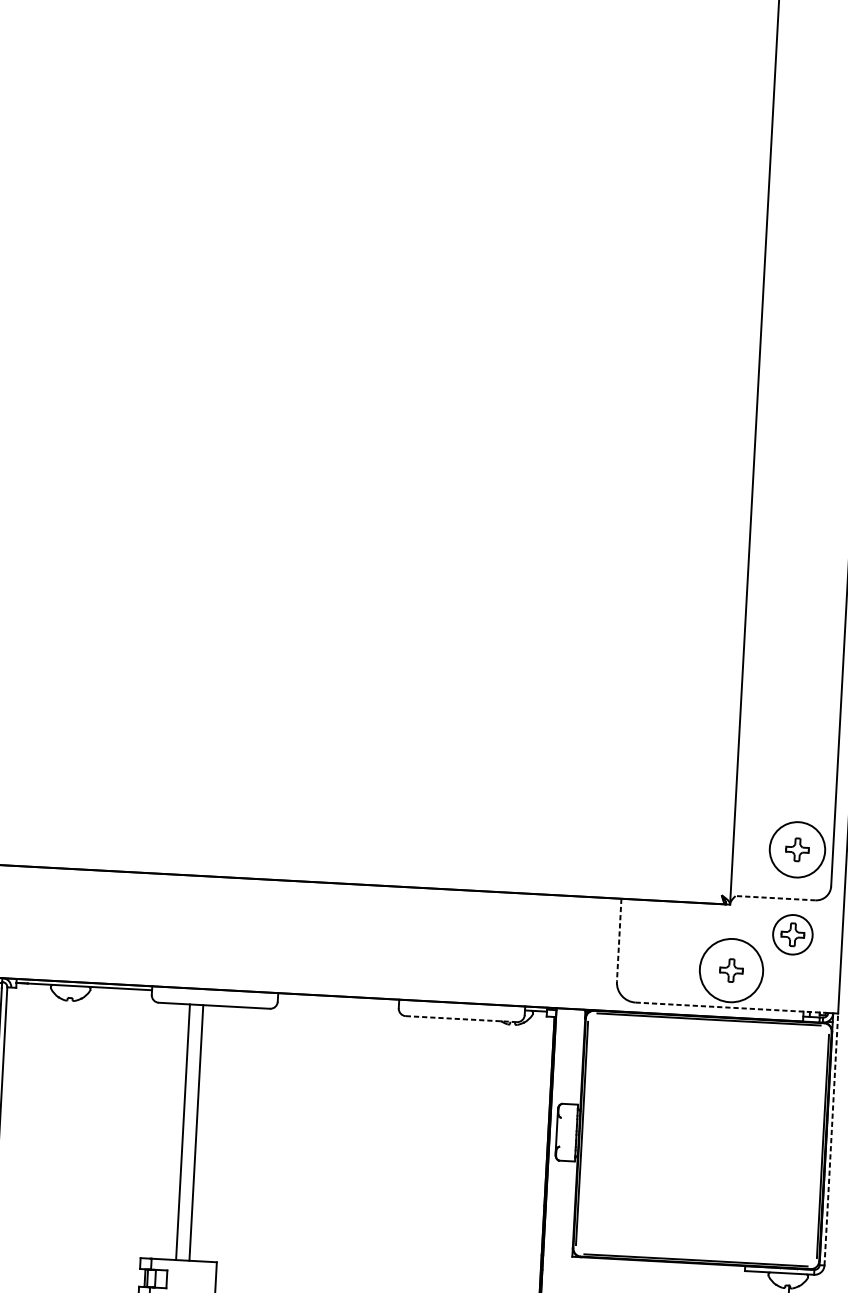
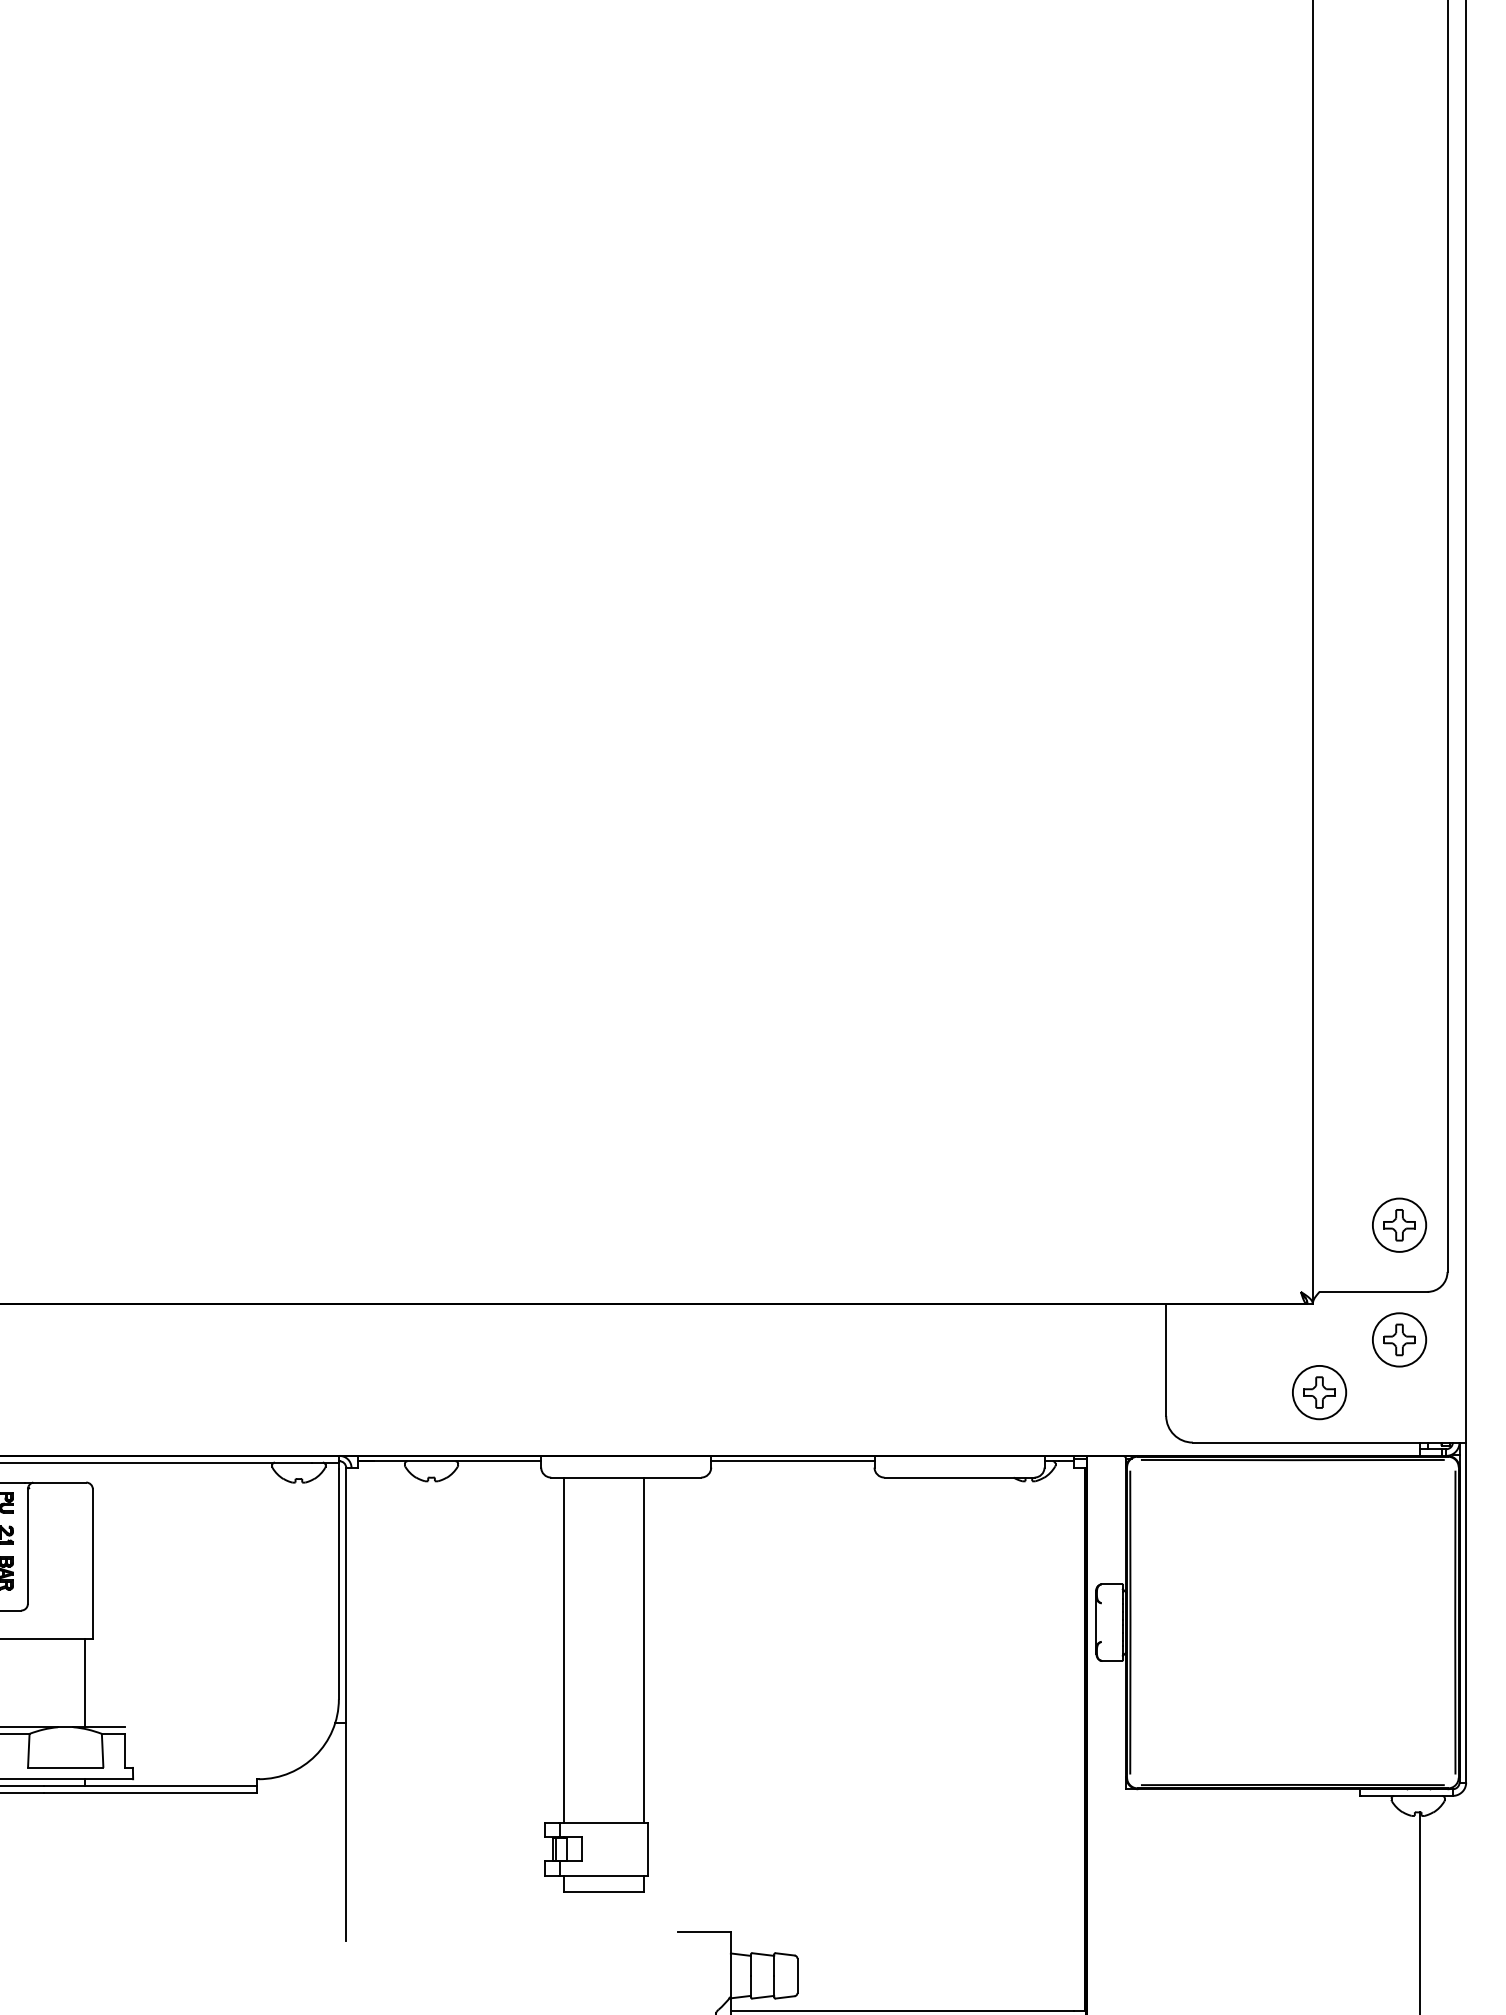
circle: (797, 849) -> (1399, 1224), size x0.71
line: (775, 897) -> (1373, 1291), dashed -> solid
line: (619, 939) -> (1166, 1359), dashed -> solid
circle: (731, 970) -> (1319, 1392), size x0.62
line: (338, 1000) -> (792, 1461), added
line: (731, 1007) -> (1322, 1442), dashed -> solid
line: (461, 1019) -> (959, 1477), dashed -> solid
line: (183, 1131) -> (644, 1649), moved
line: (196, 1132) -> (564, 1649), moved
line: (831, 1139) -> (1466, 1612), dashed -> solid

